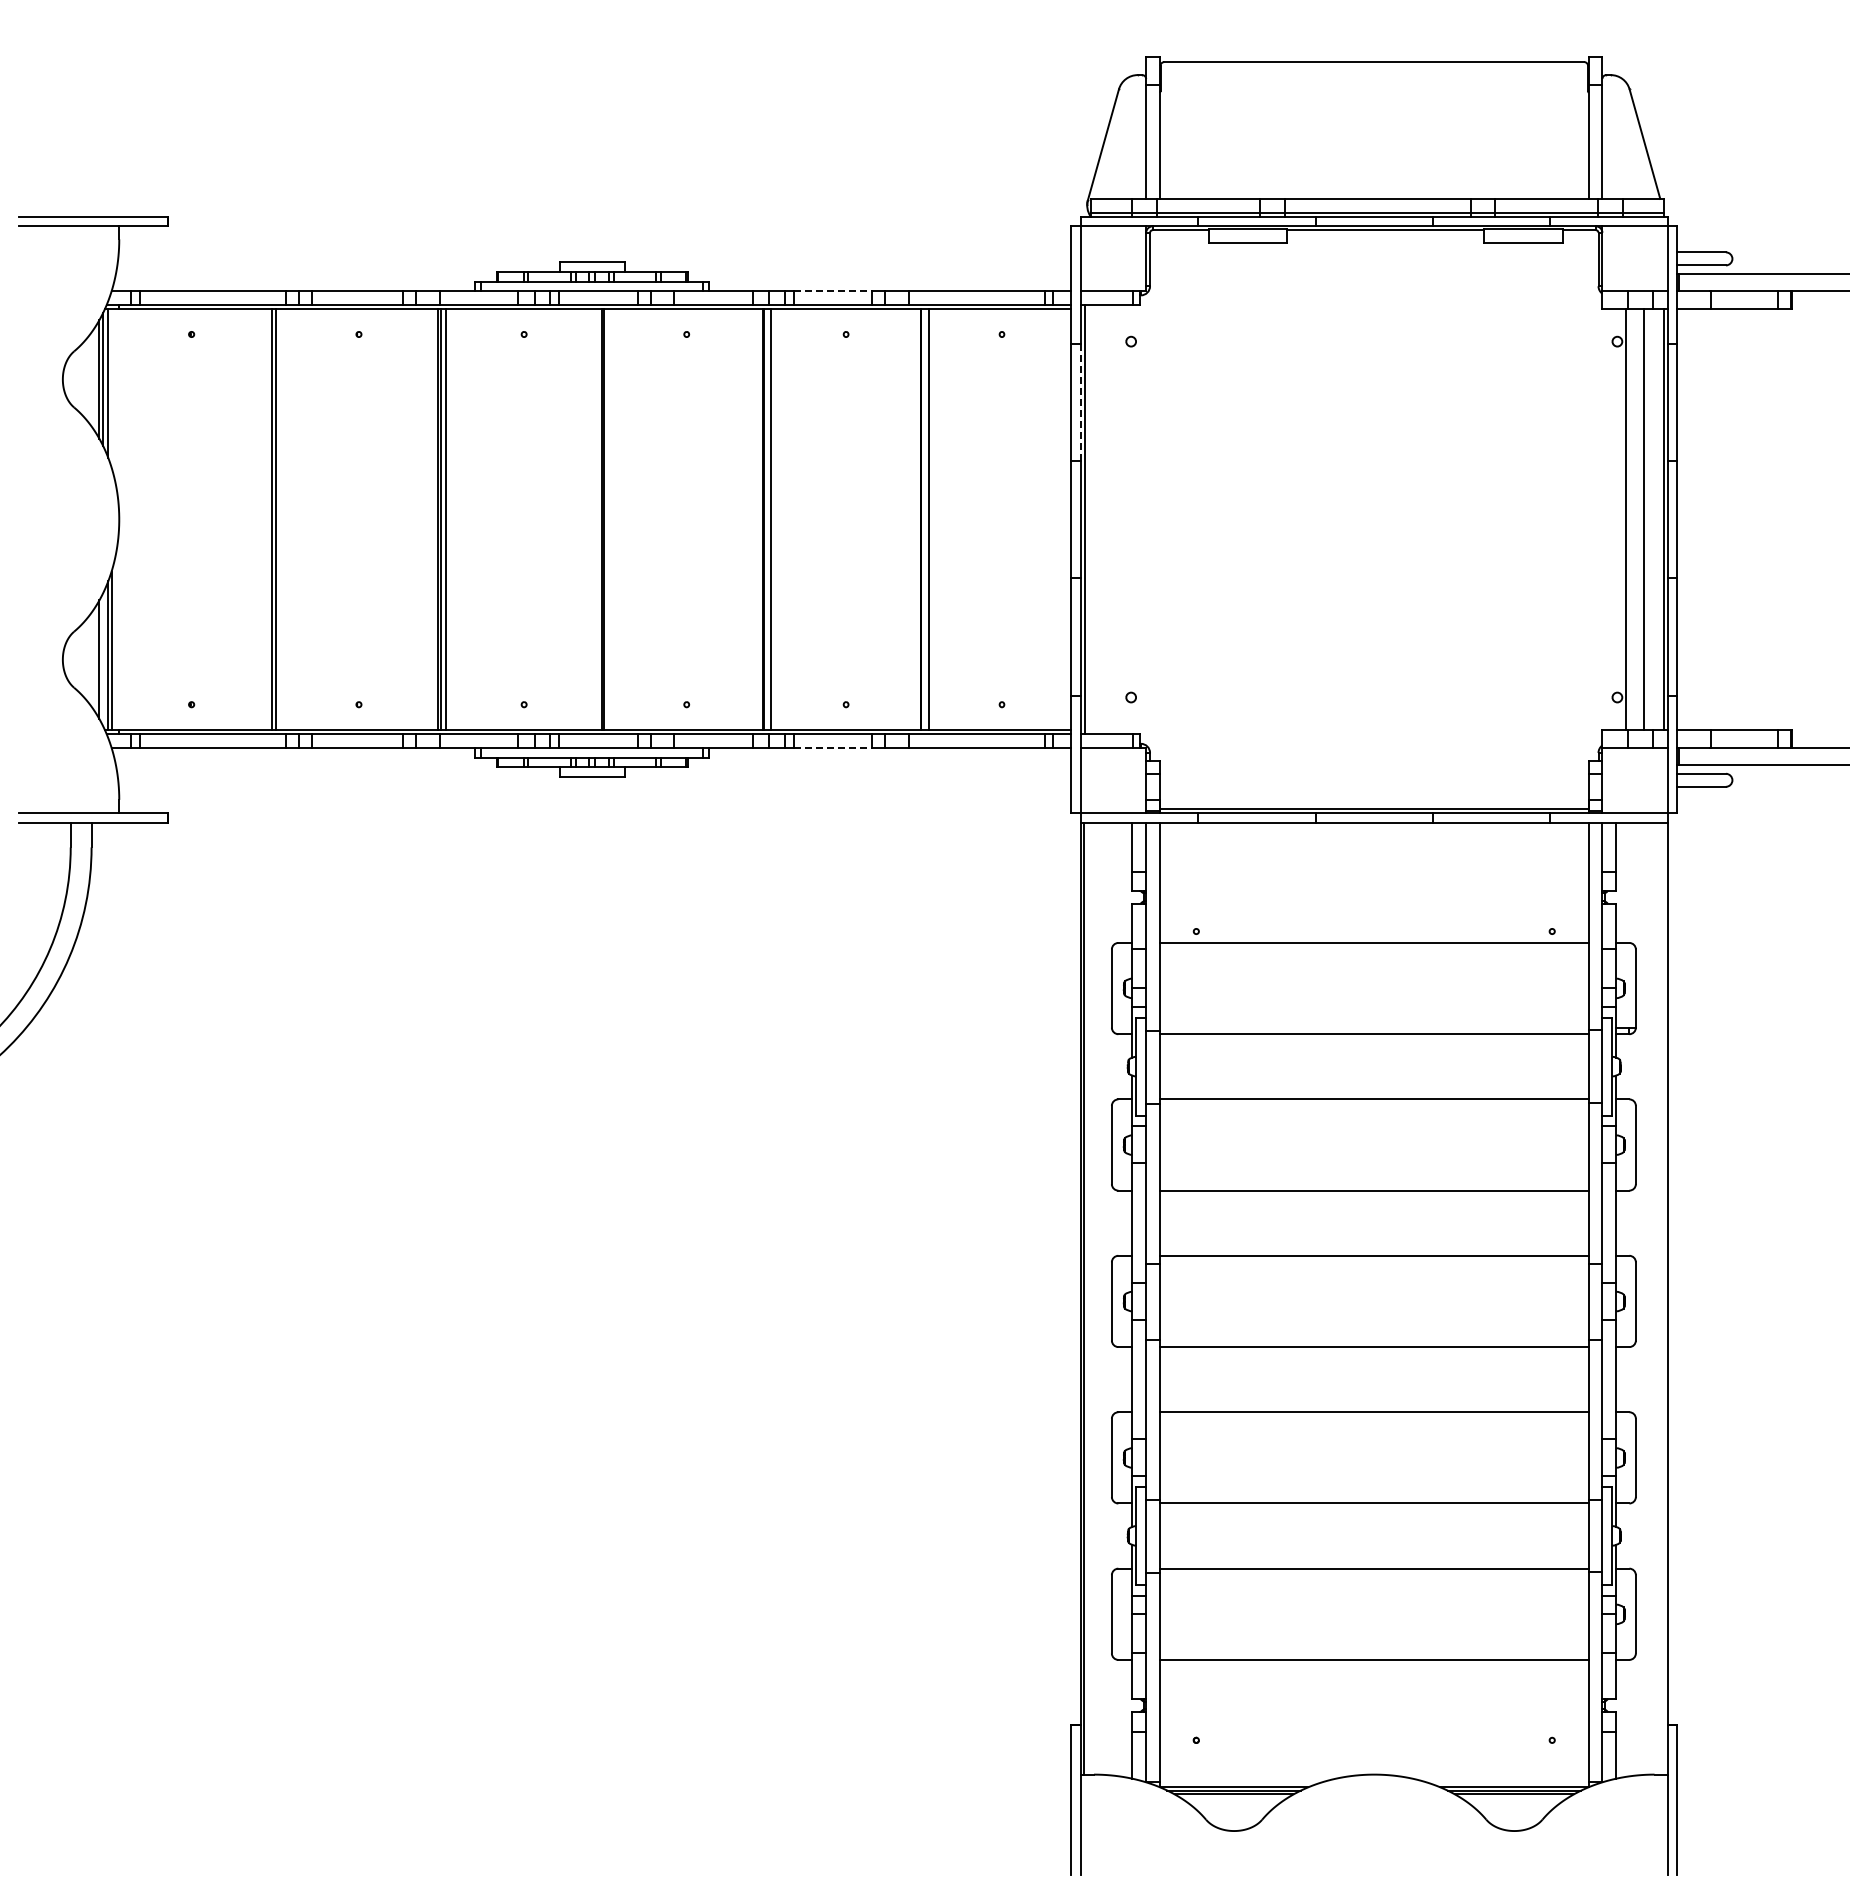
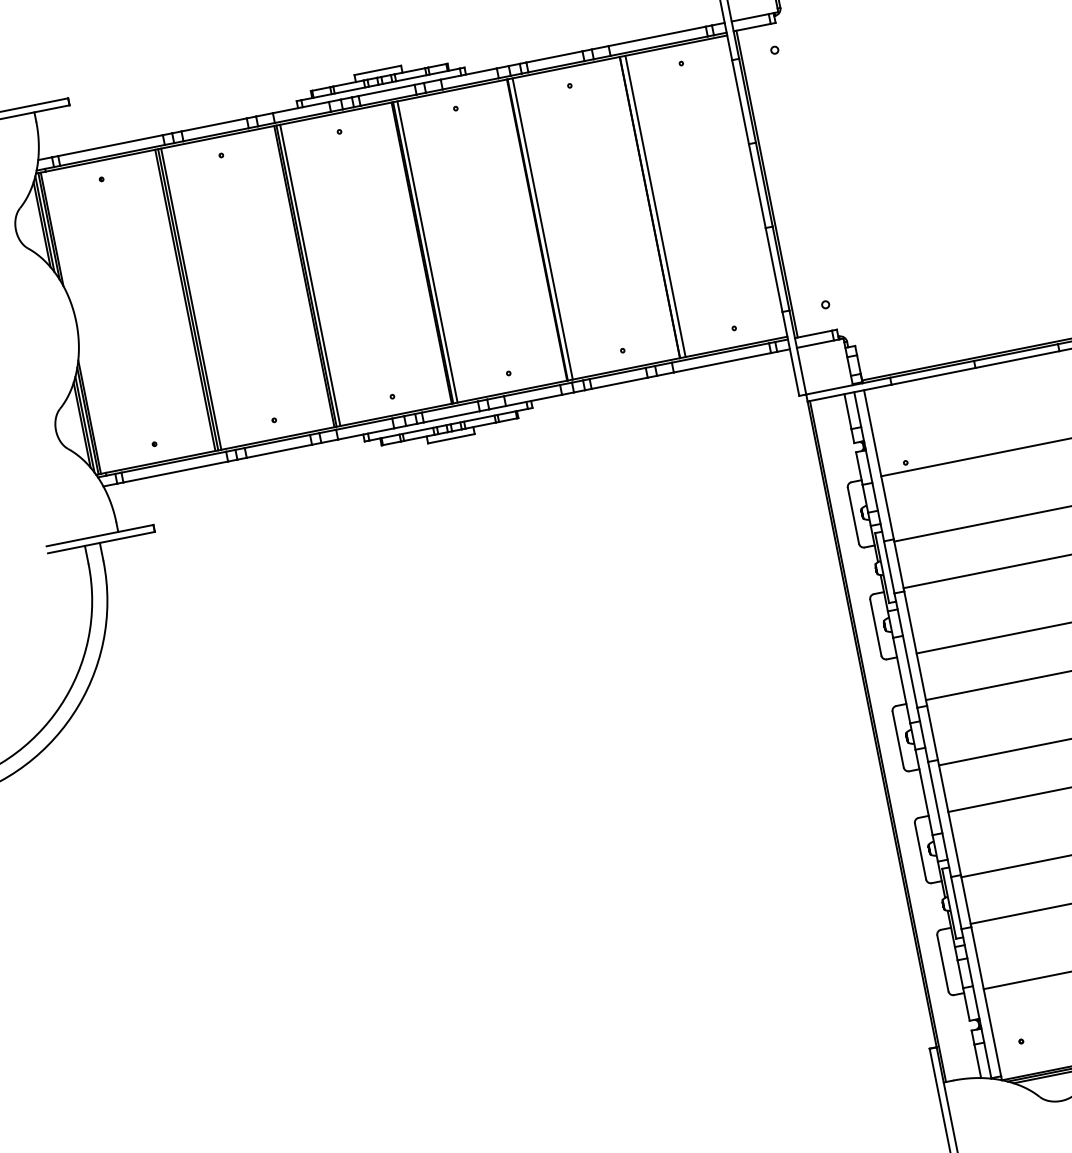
line: (833, 291) -> (554, 56), dashed -> solid
line: (111, 388) -> (52, 229), added
line: (1080, 402) -> (747, 101), dashed -> solid
line: (279, 519) -> (190, 299), added
line: (610, 519) -> (427, 251), added
line: (103, 659) -> (85, 424), added
line: (833, 747) -> (619, 383), dashed -> solid

